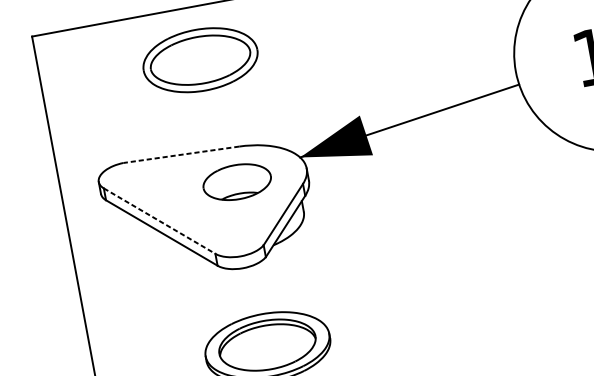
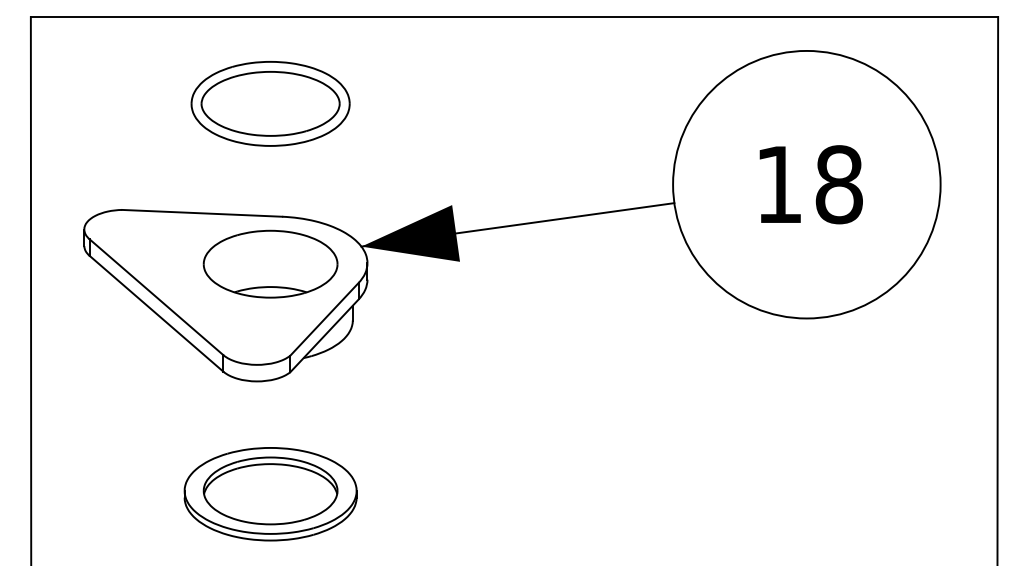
part: (200, 59) -> (270, 103), moved
line: (180, 155) -> (201, 213), dashed -> solid
part: (237, 181) -> (270, 263), size x1.43
line: (159, 221) -> (156, 297), dashed -> solid

